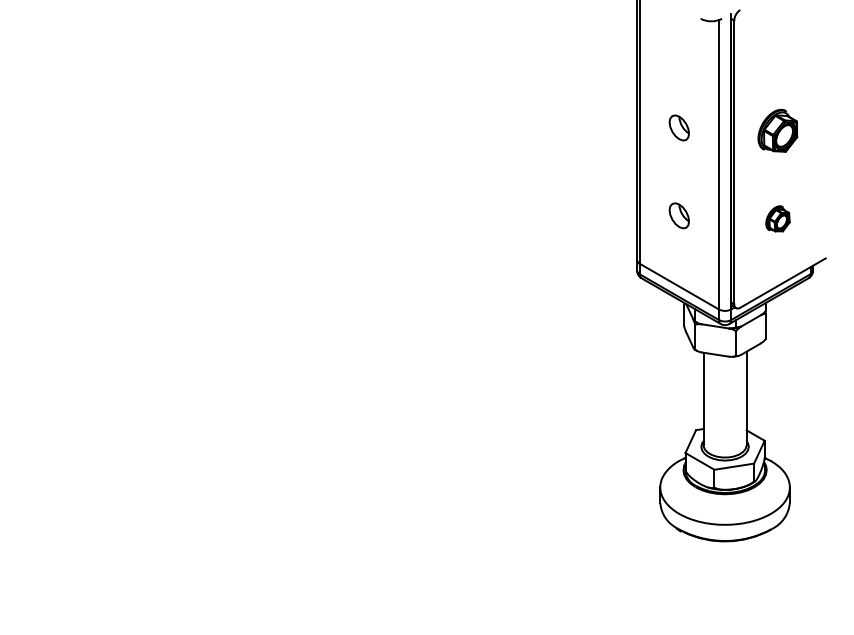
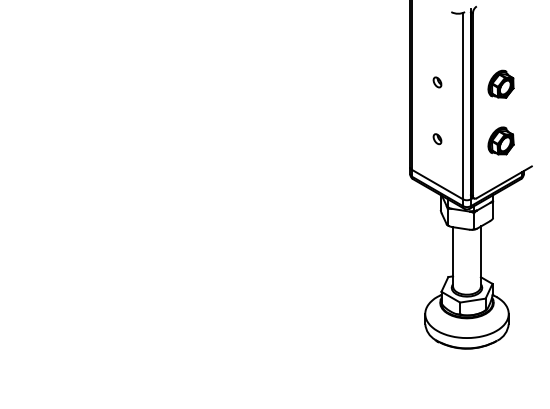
part: (679, 128) -> (437, 82), size x0.62
part: (679, 216) -> (437, 139), size x0.62
part: (777, 218) -> (500, 140), size x1.67

